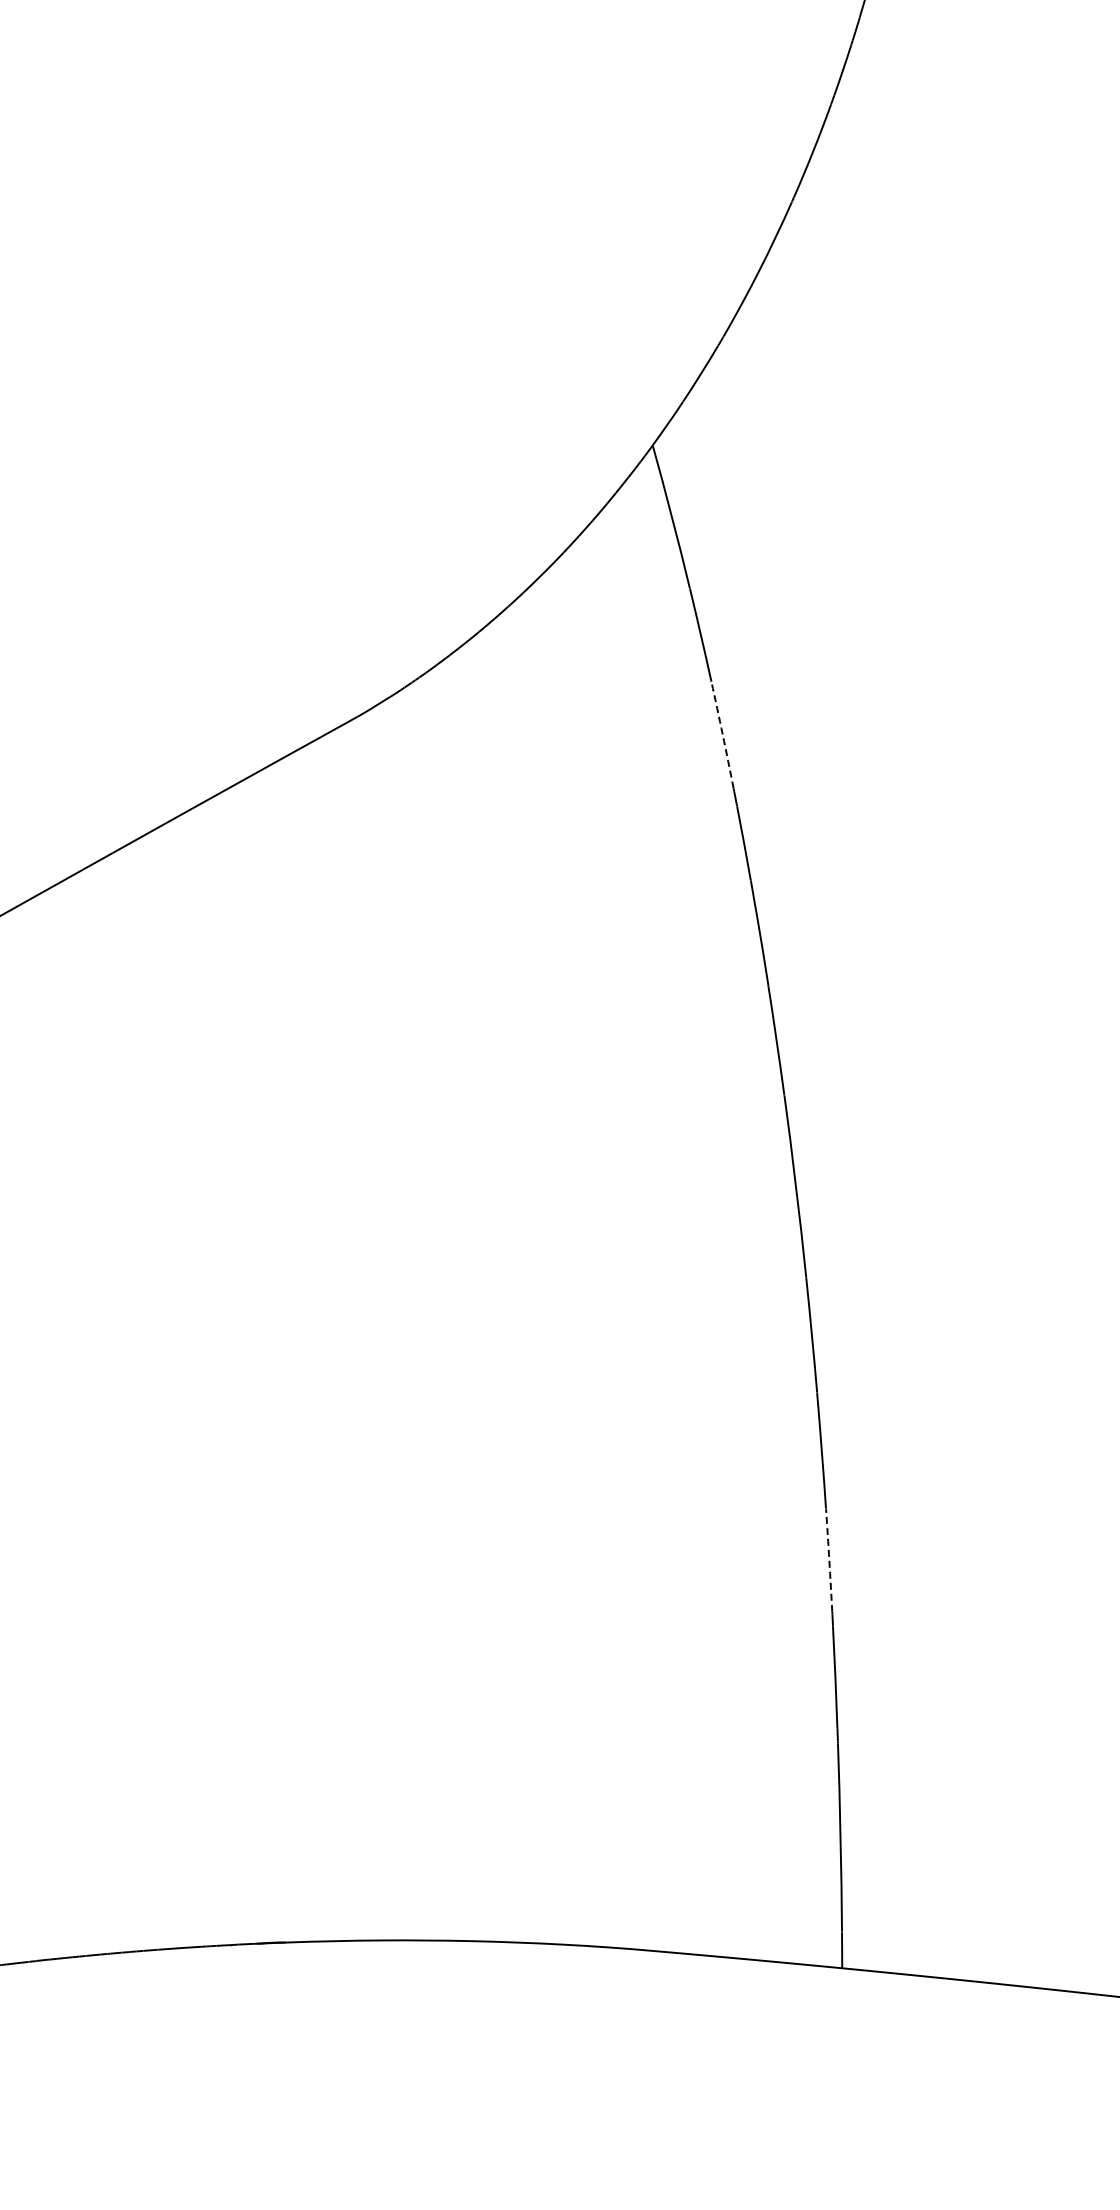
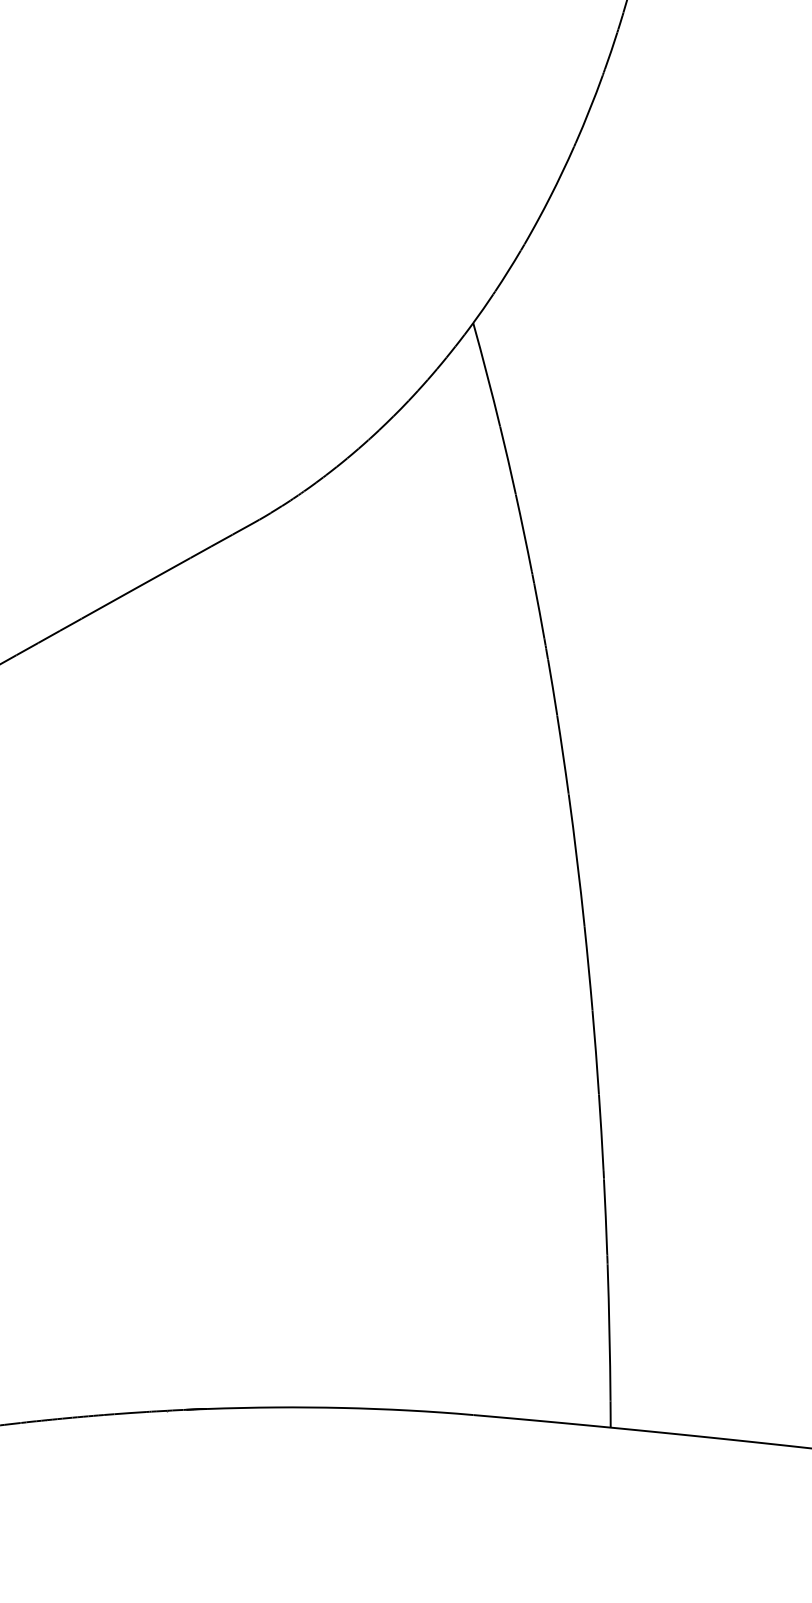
arc: (722, 735) -> (523, 533), dashed -> solid
arc: (829, 1560) -> (601, 1131), dashed -> solid

